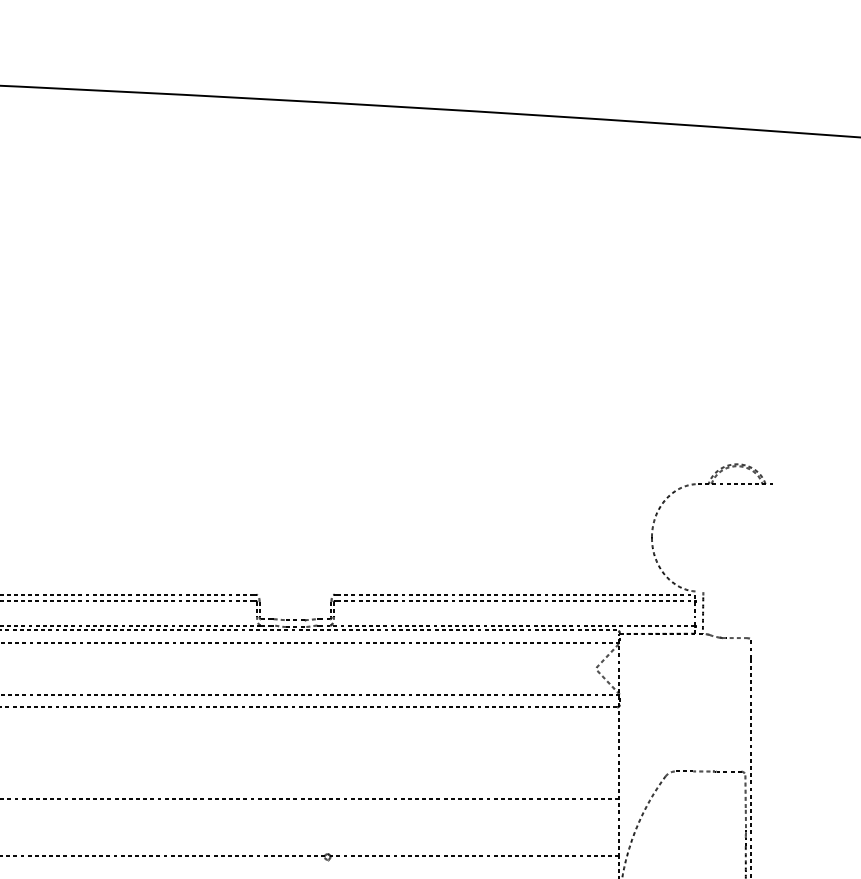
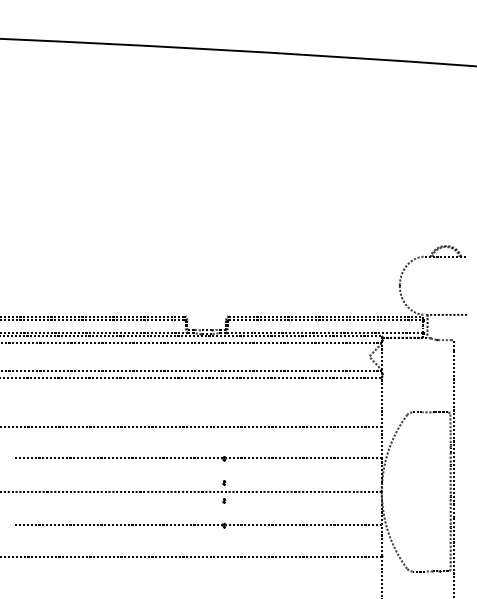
line: (736, 590) -> (445, 314), added

